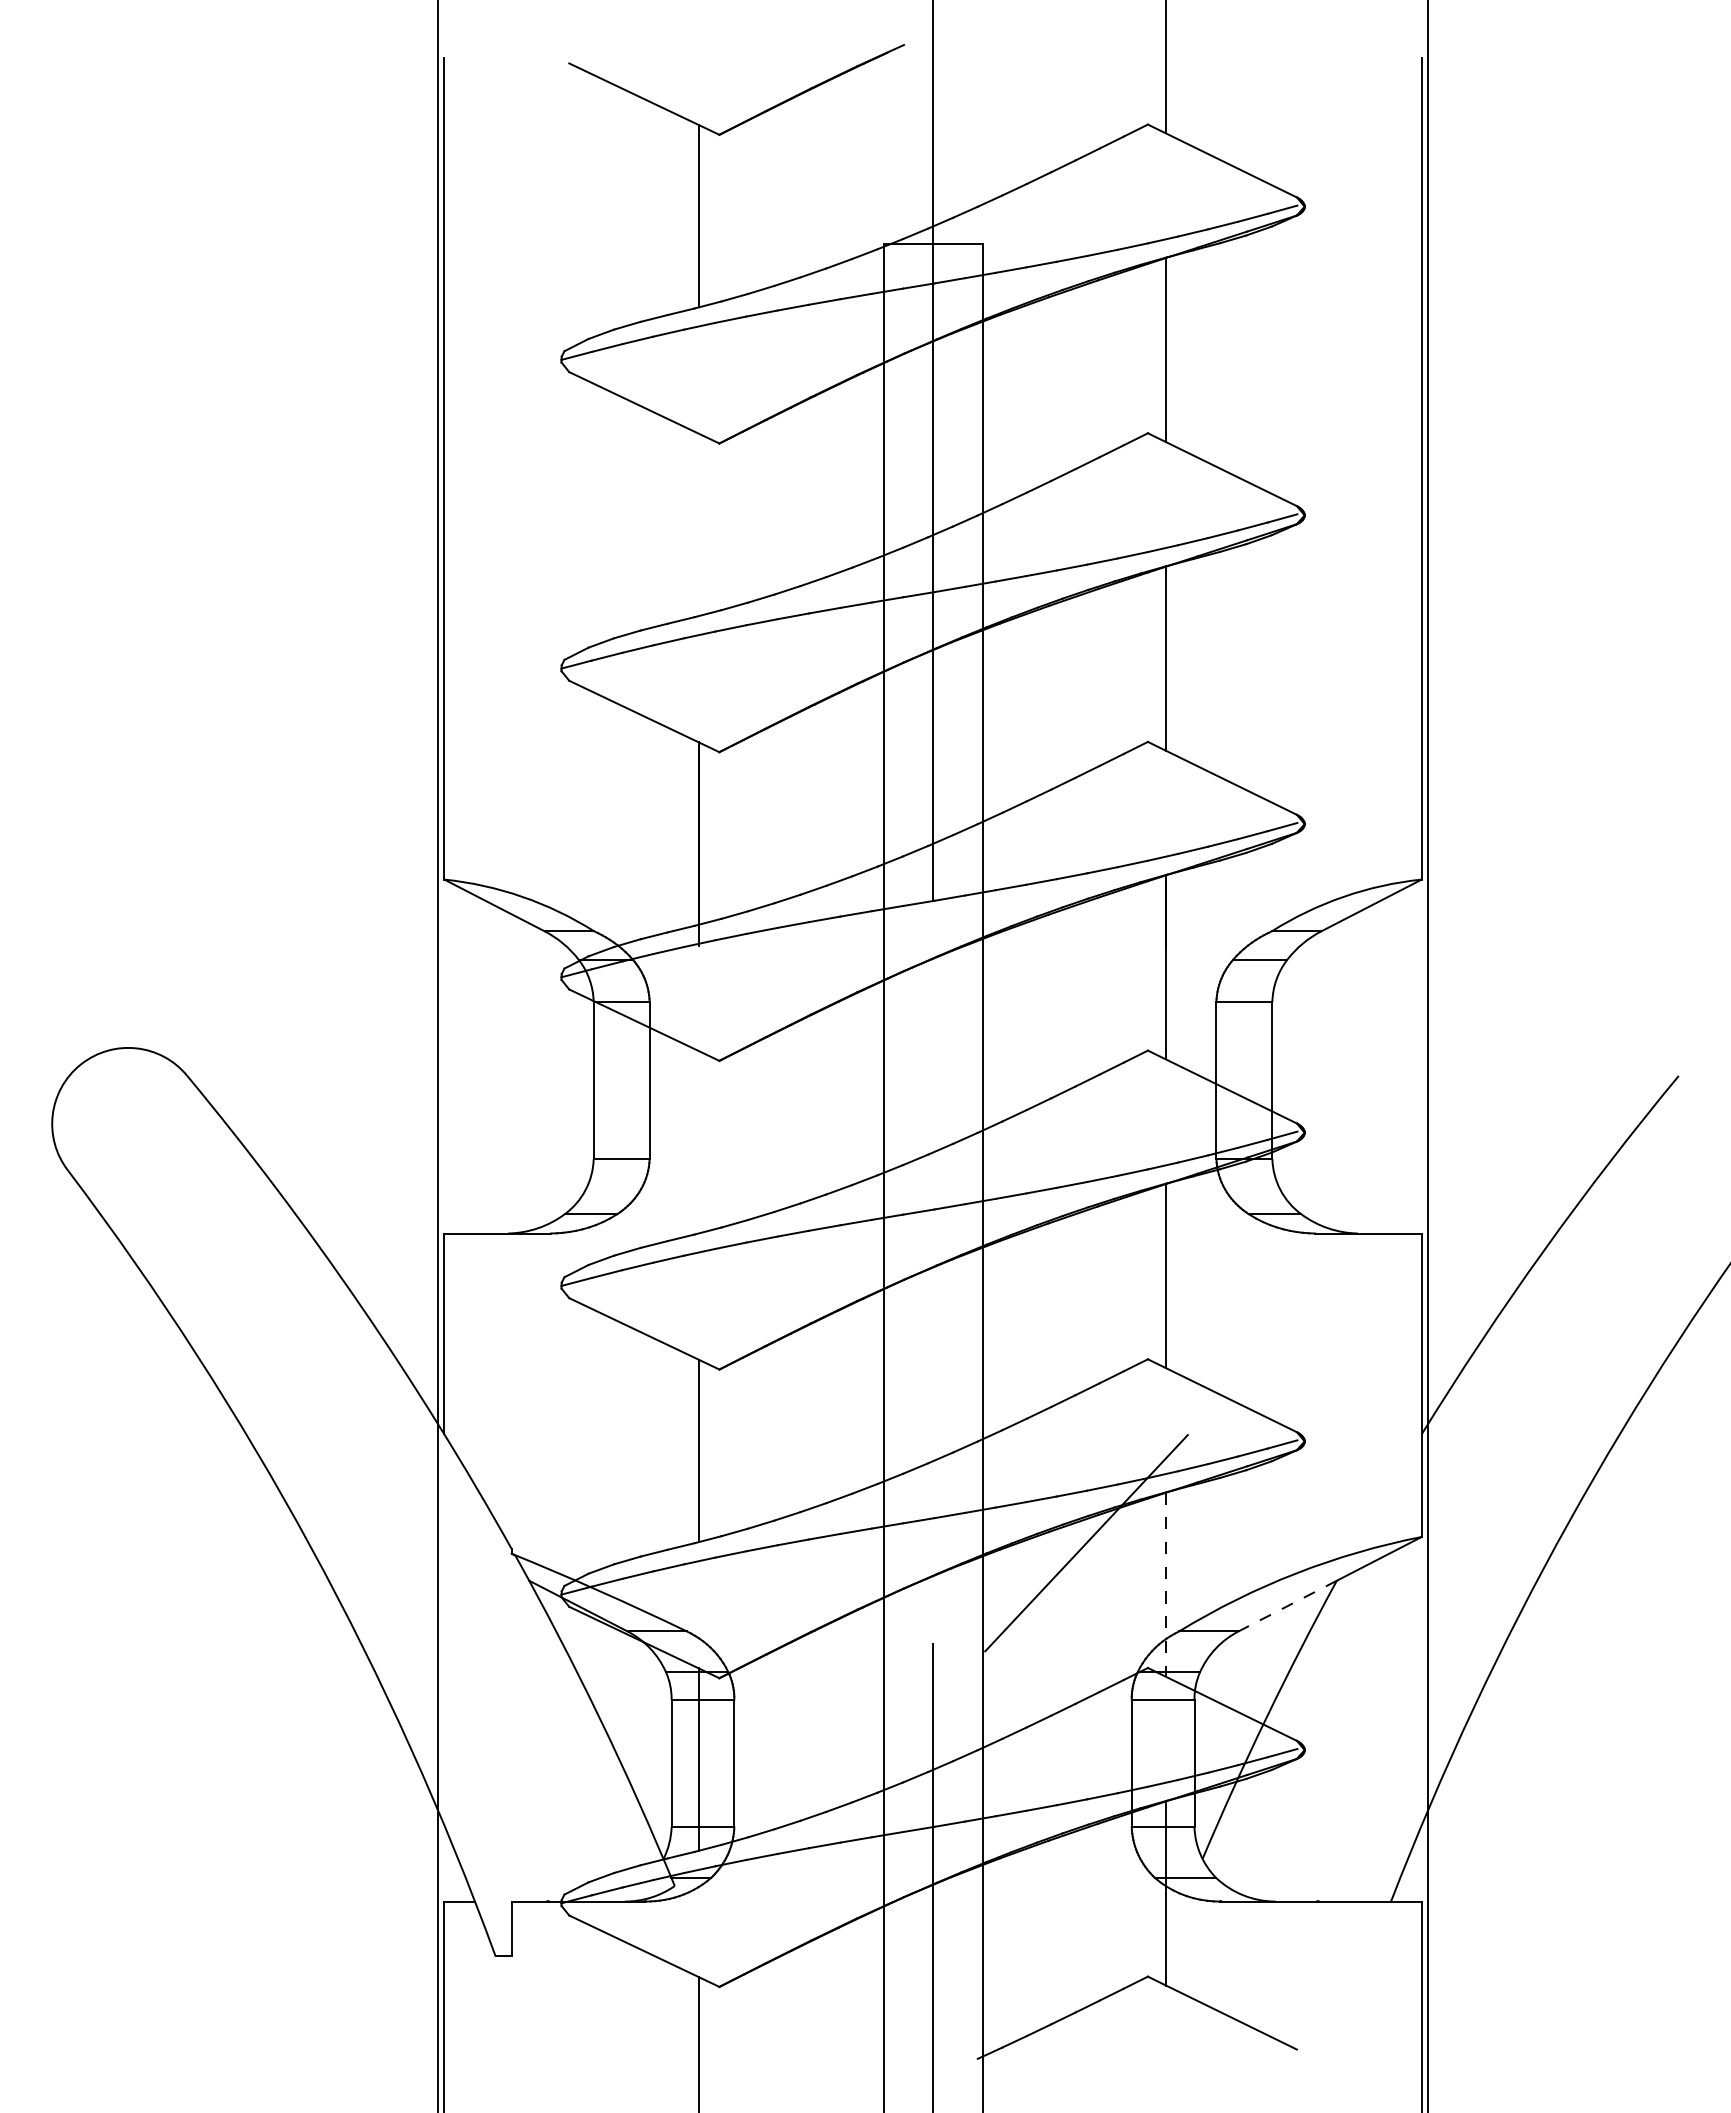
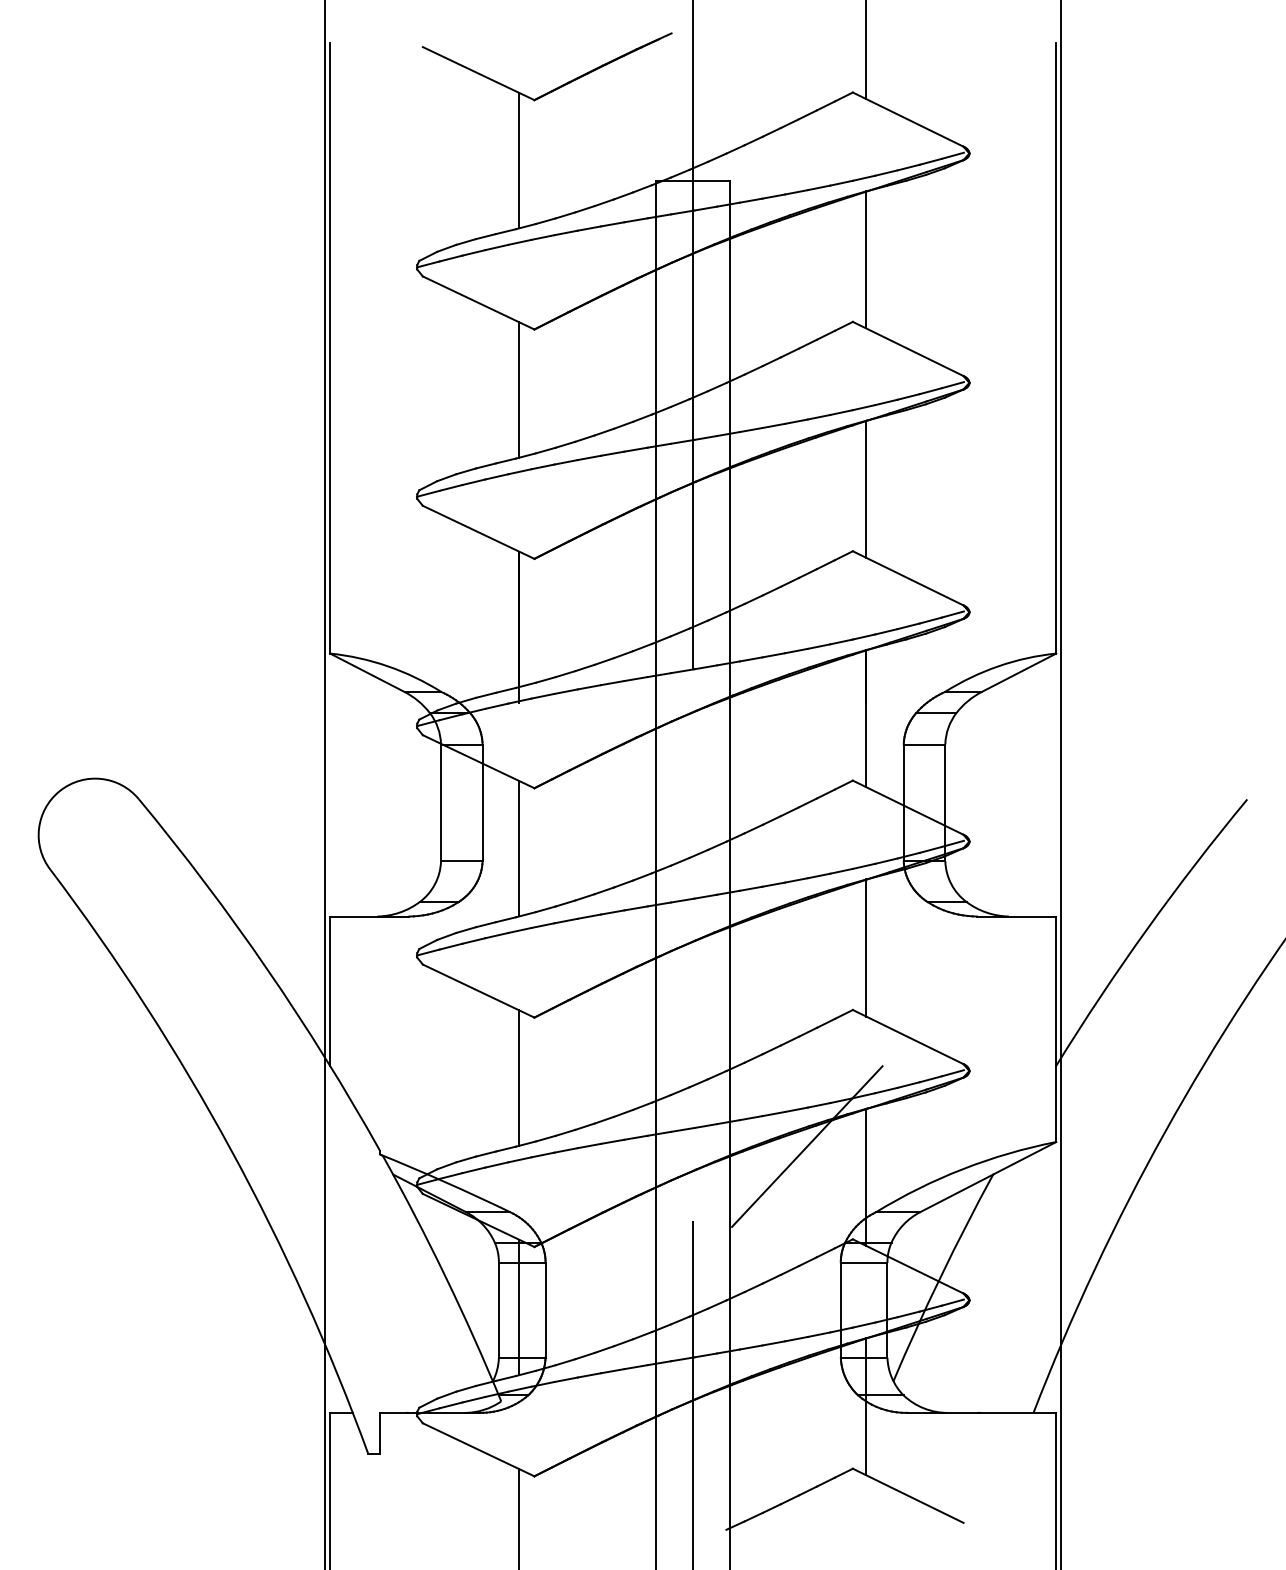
line: (699, 524) -> (519, 389), added
line: (699, 1141) -> (519, 848), added
line: (1166, 1584) -> (866, 1177), dashed -> solid
line: (1287, 1606) -> (956, 1193), dashed -> solid

